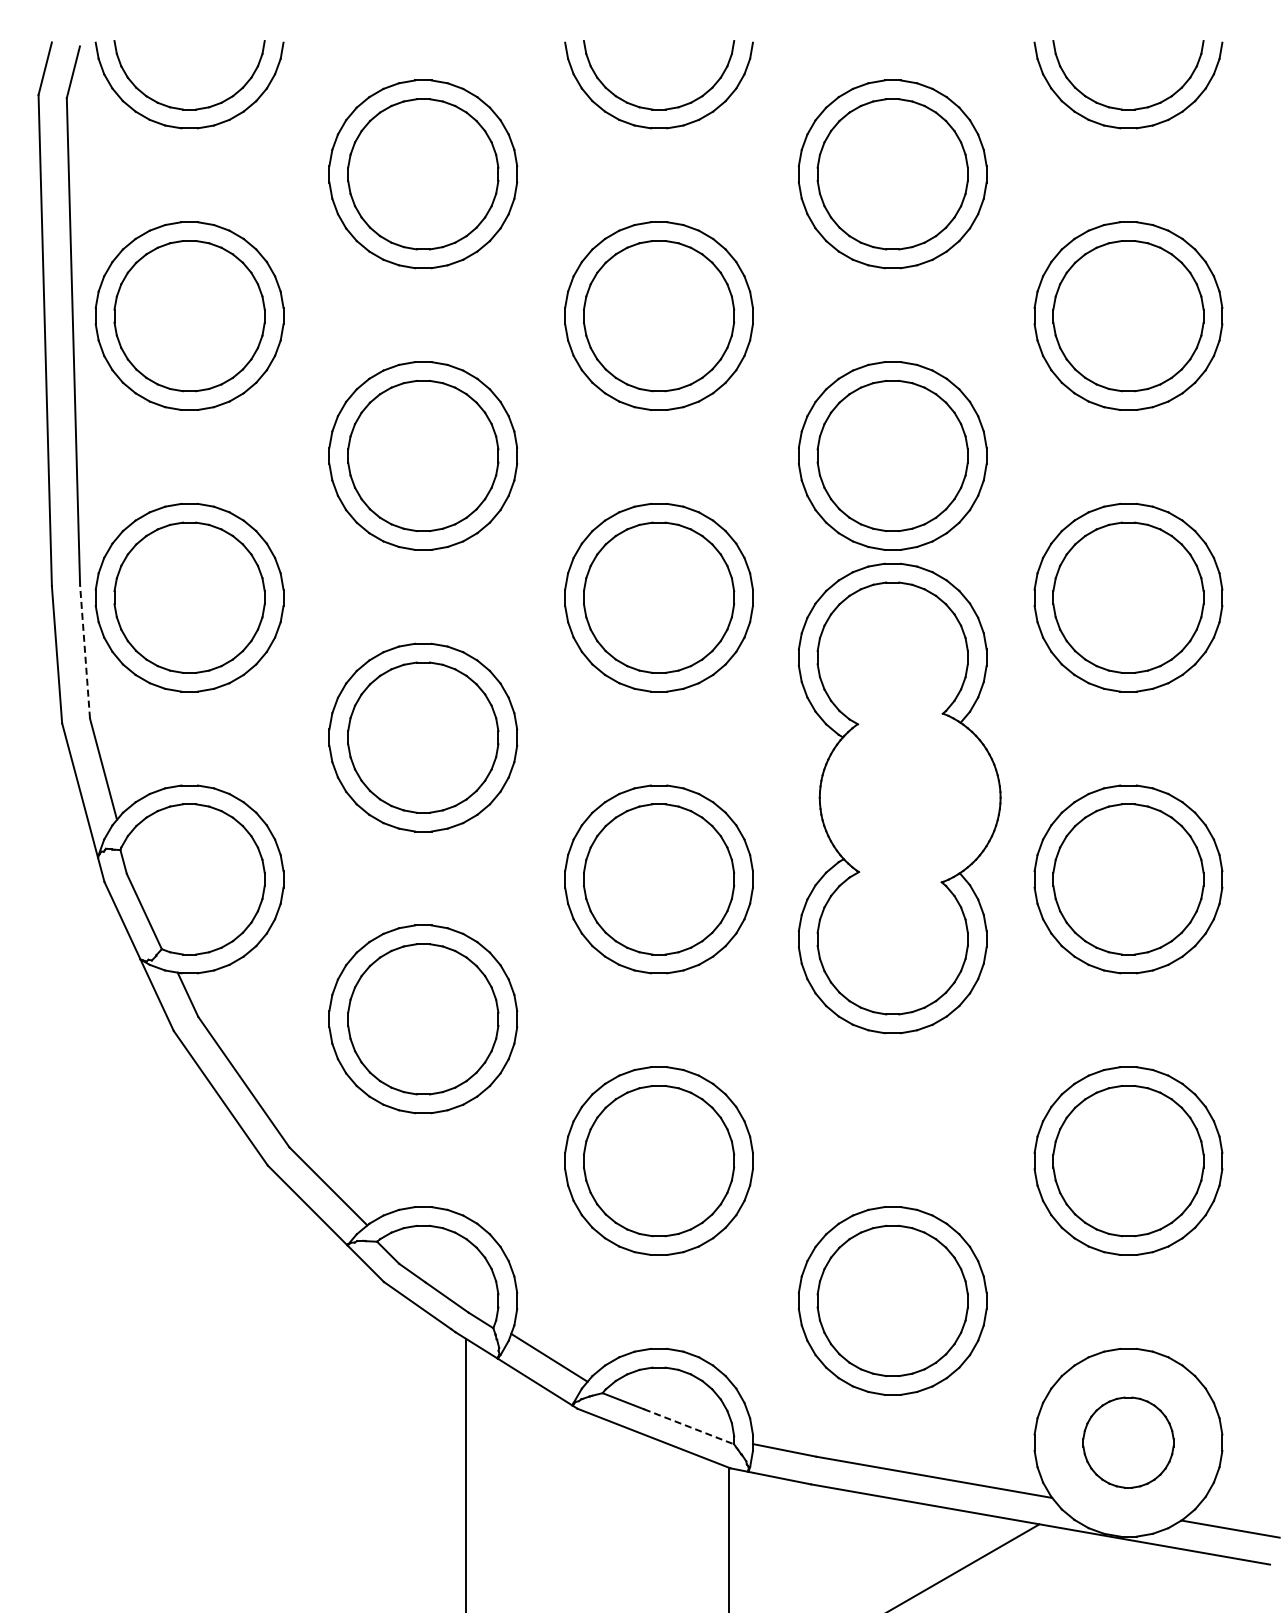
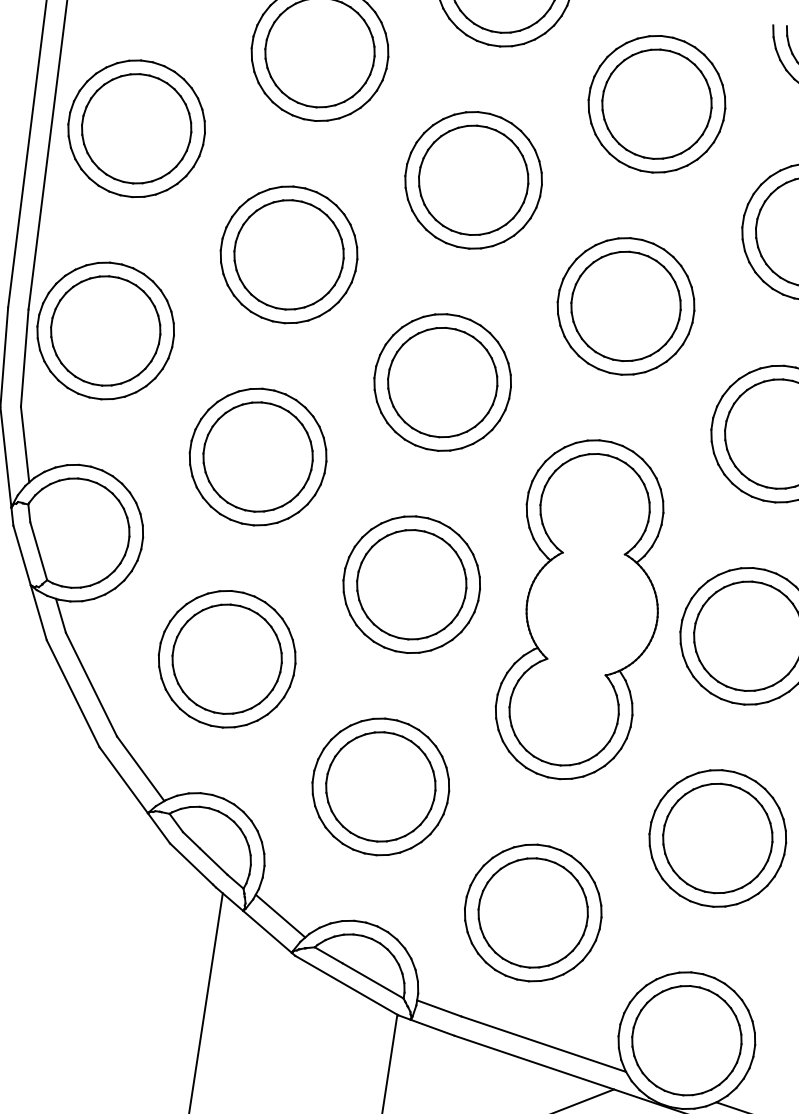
line: (85, 651) -> (25, 358), dashed -> solid
part: (899, 798) -> (584, 610), moved
line: (689, 1426) -> (373, 980), dashed -> solid
part: (1128, 1442) -> (686, 1040), size x1.67

